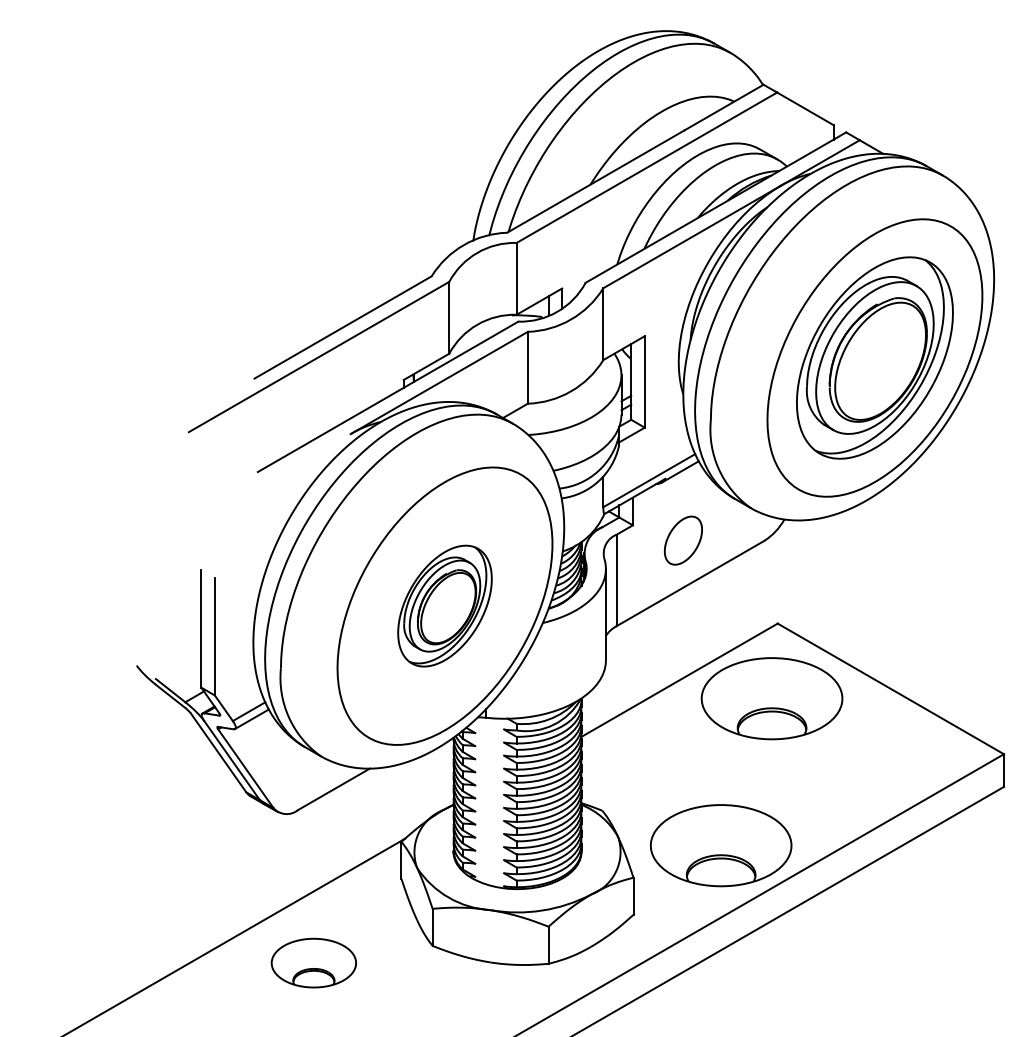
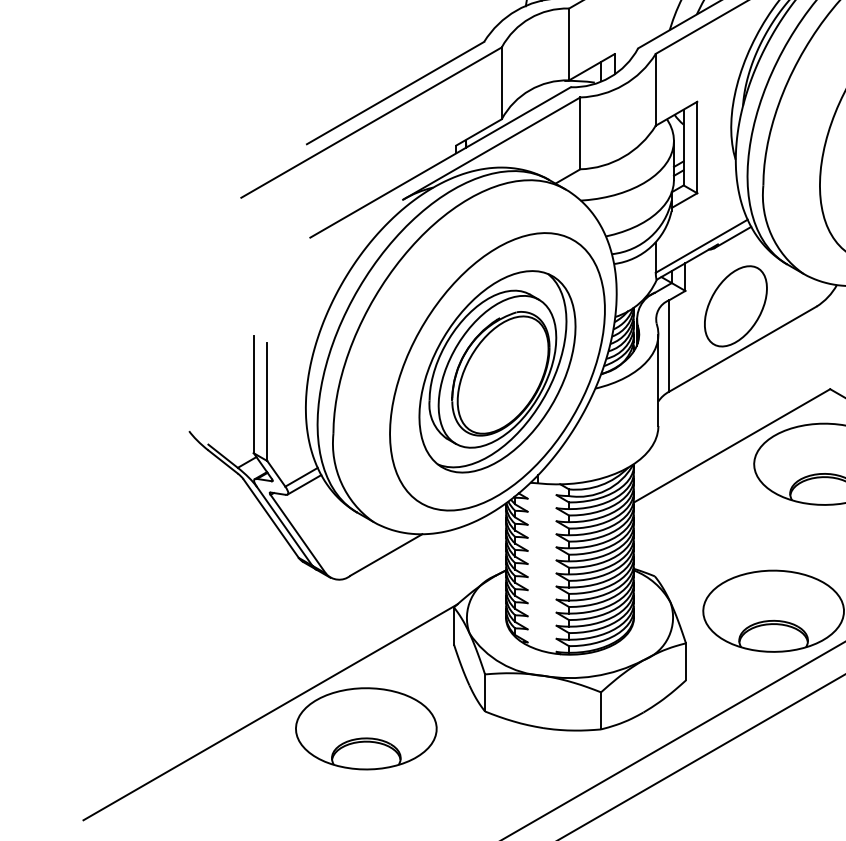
part: (683, 540) -> (735, 306), size x1.67
part: (444, 605) -> (496, 371), size x1.67
part: (313, 962) -> (365, 728), size x1.67

